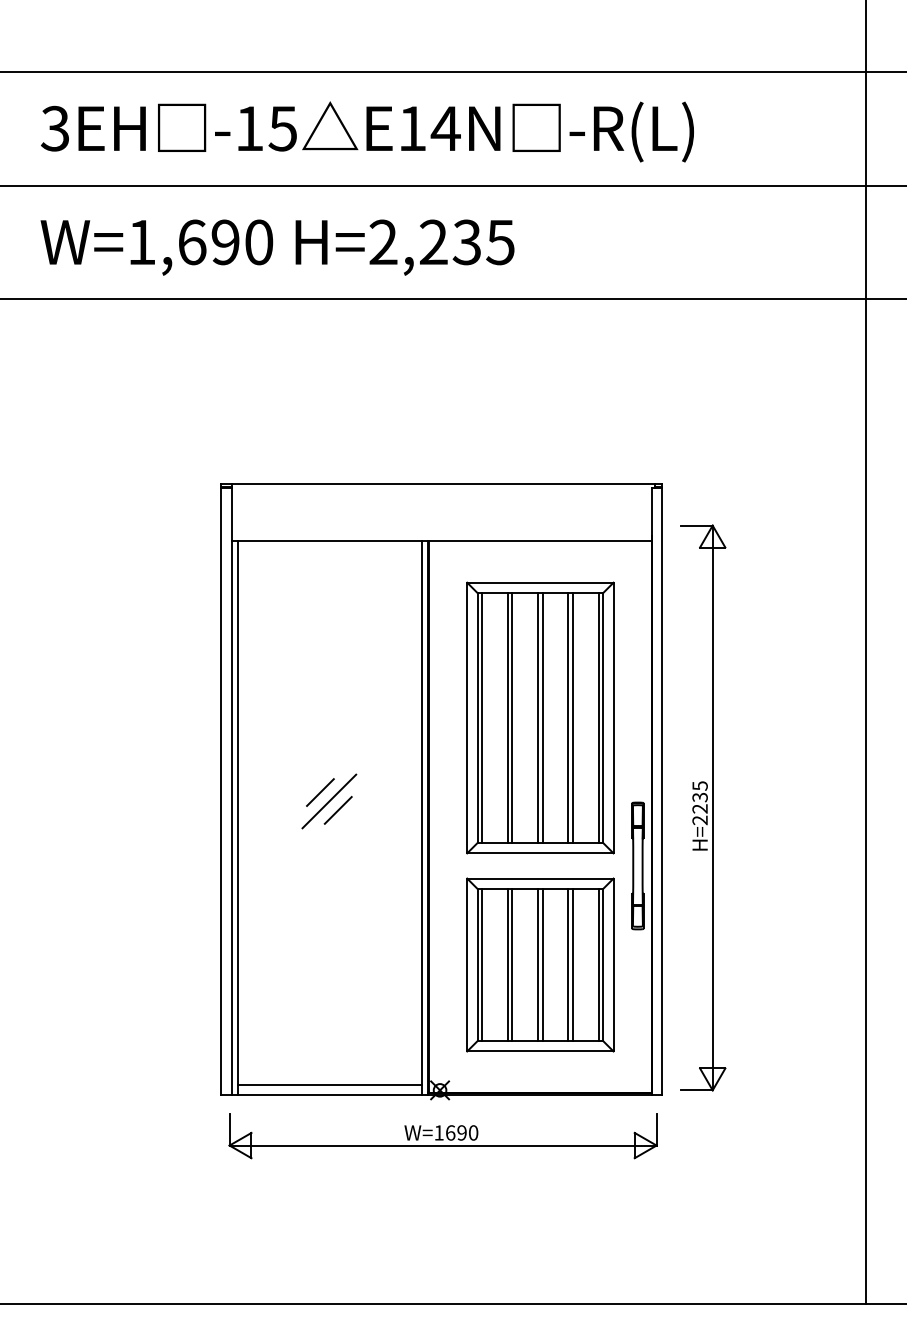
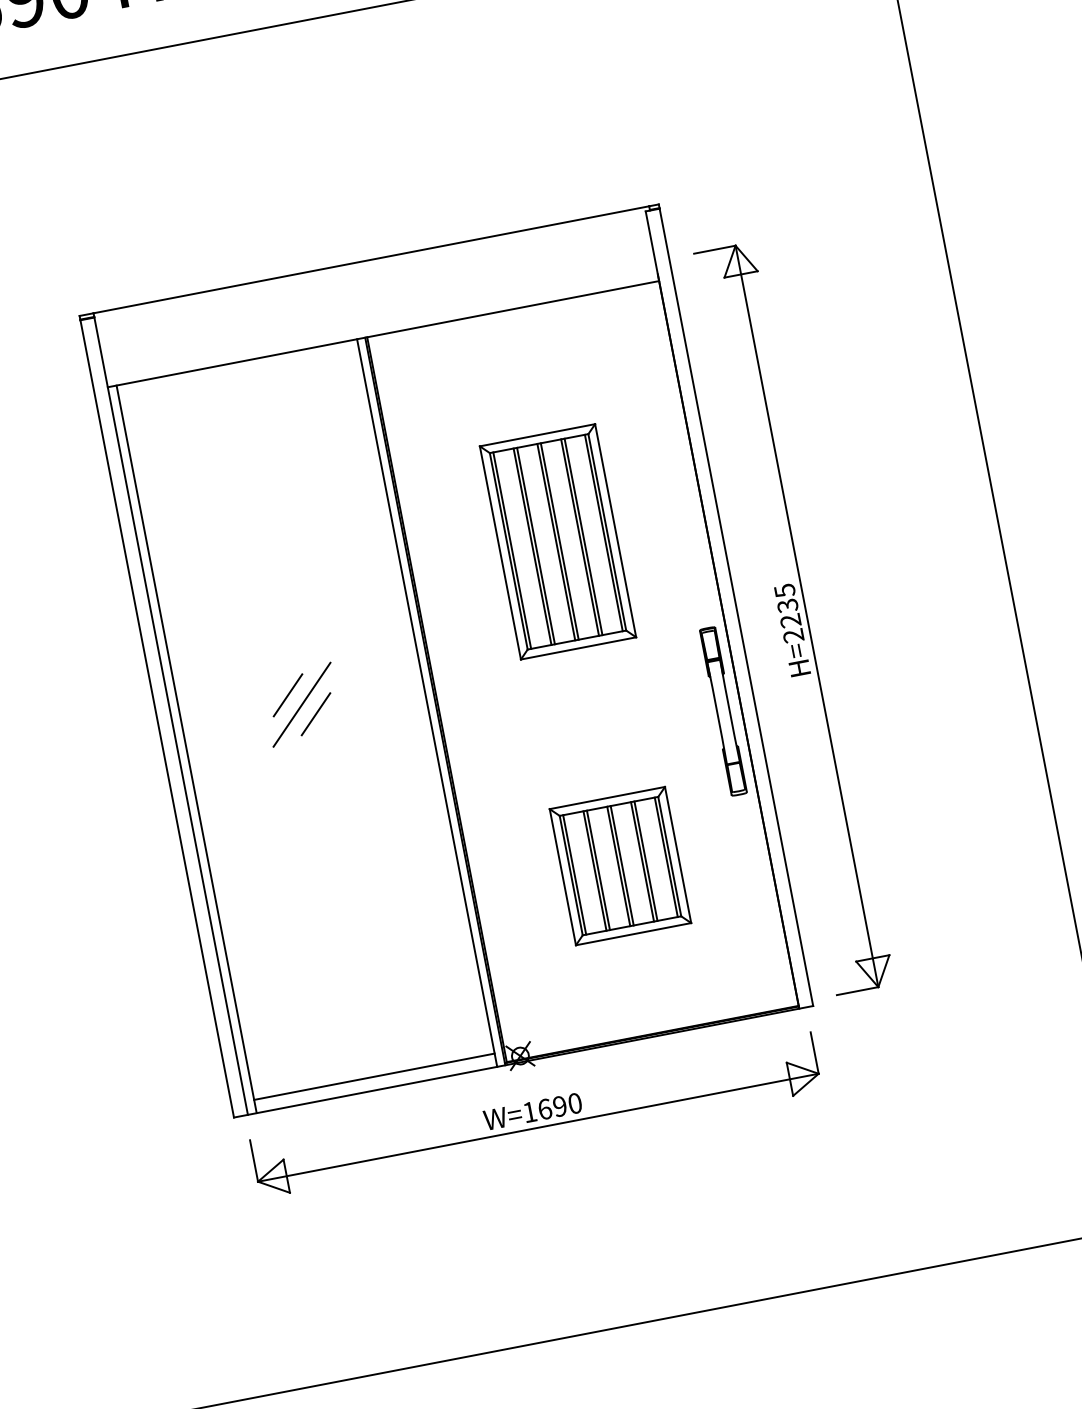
part: (540, 717) -> (558, 541), size x0.6
part: (540, 964) -> (620, 865), size x0.6

